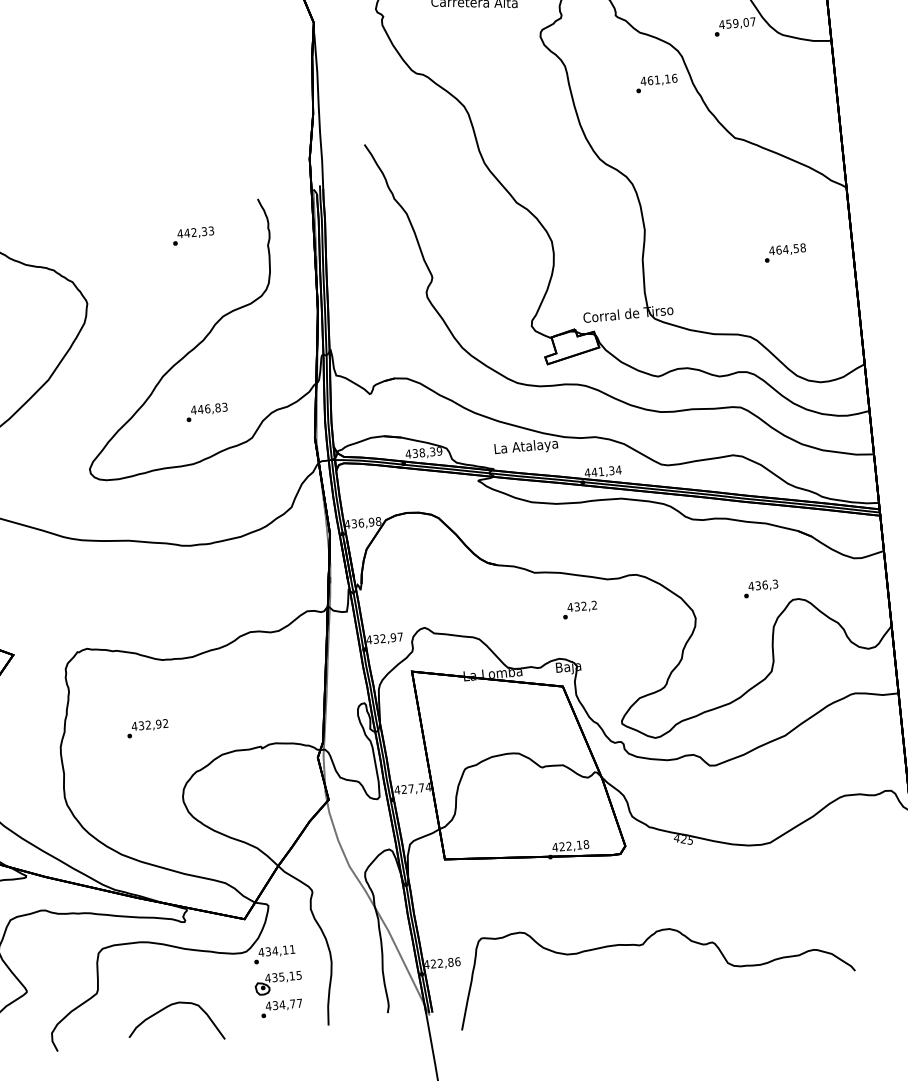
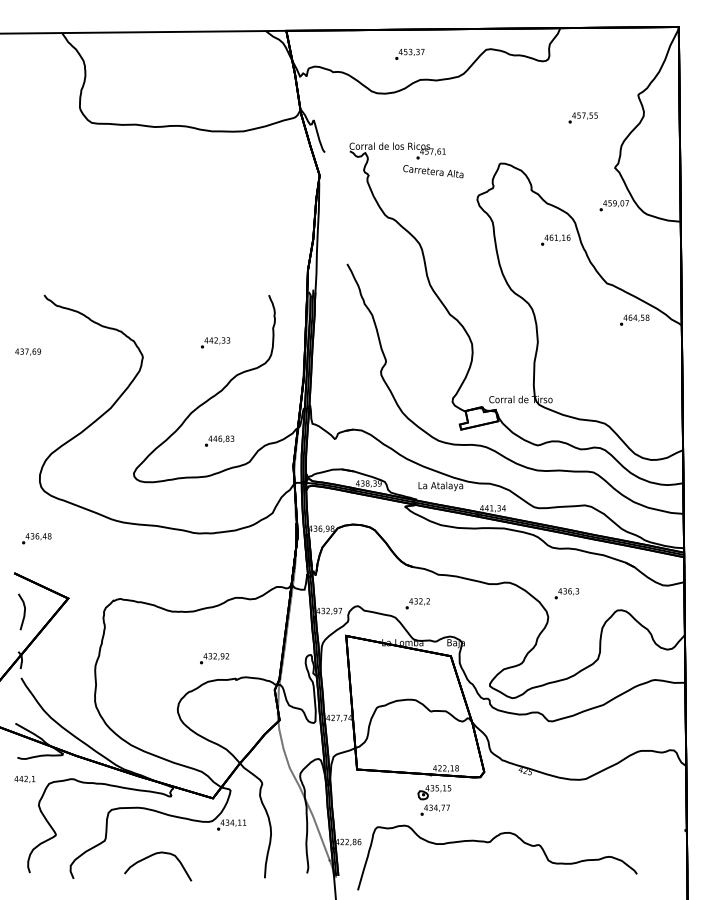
text: (193, 235) -> (215, 342), moved
text: (784, 252) -> (634, 319), moved
text: (760, 588) -> (566, 593), moved
text: (579, 609) -> (417, 603), moved
text: (147, 728) -> (214, 658), moved
part: (279, 994) -> (434, 800), moved

